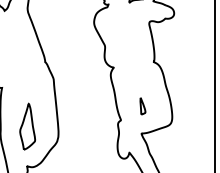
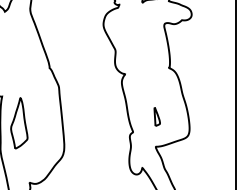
part: (27, 126) -> (19, 123), moved

